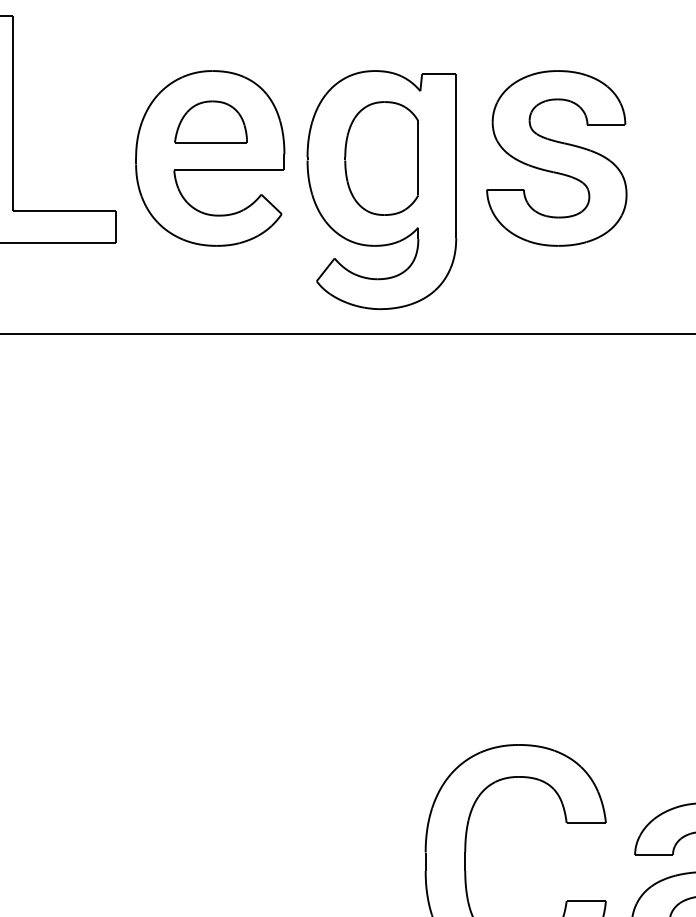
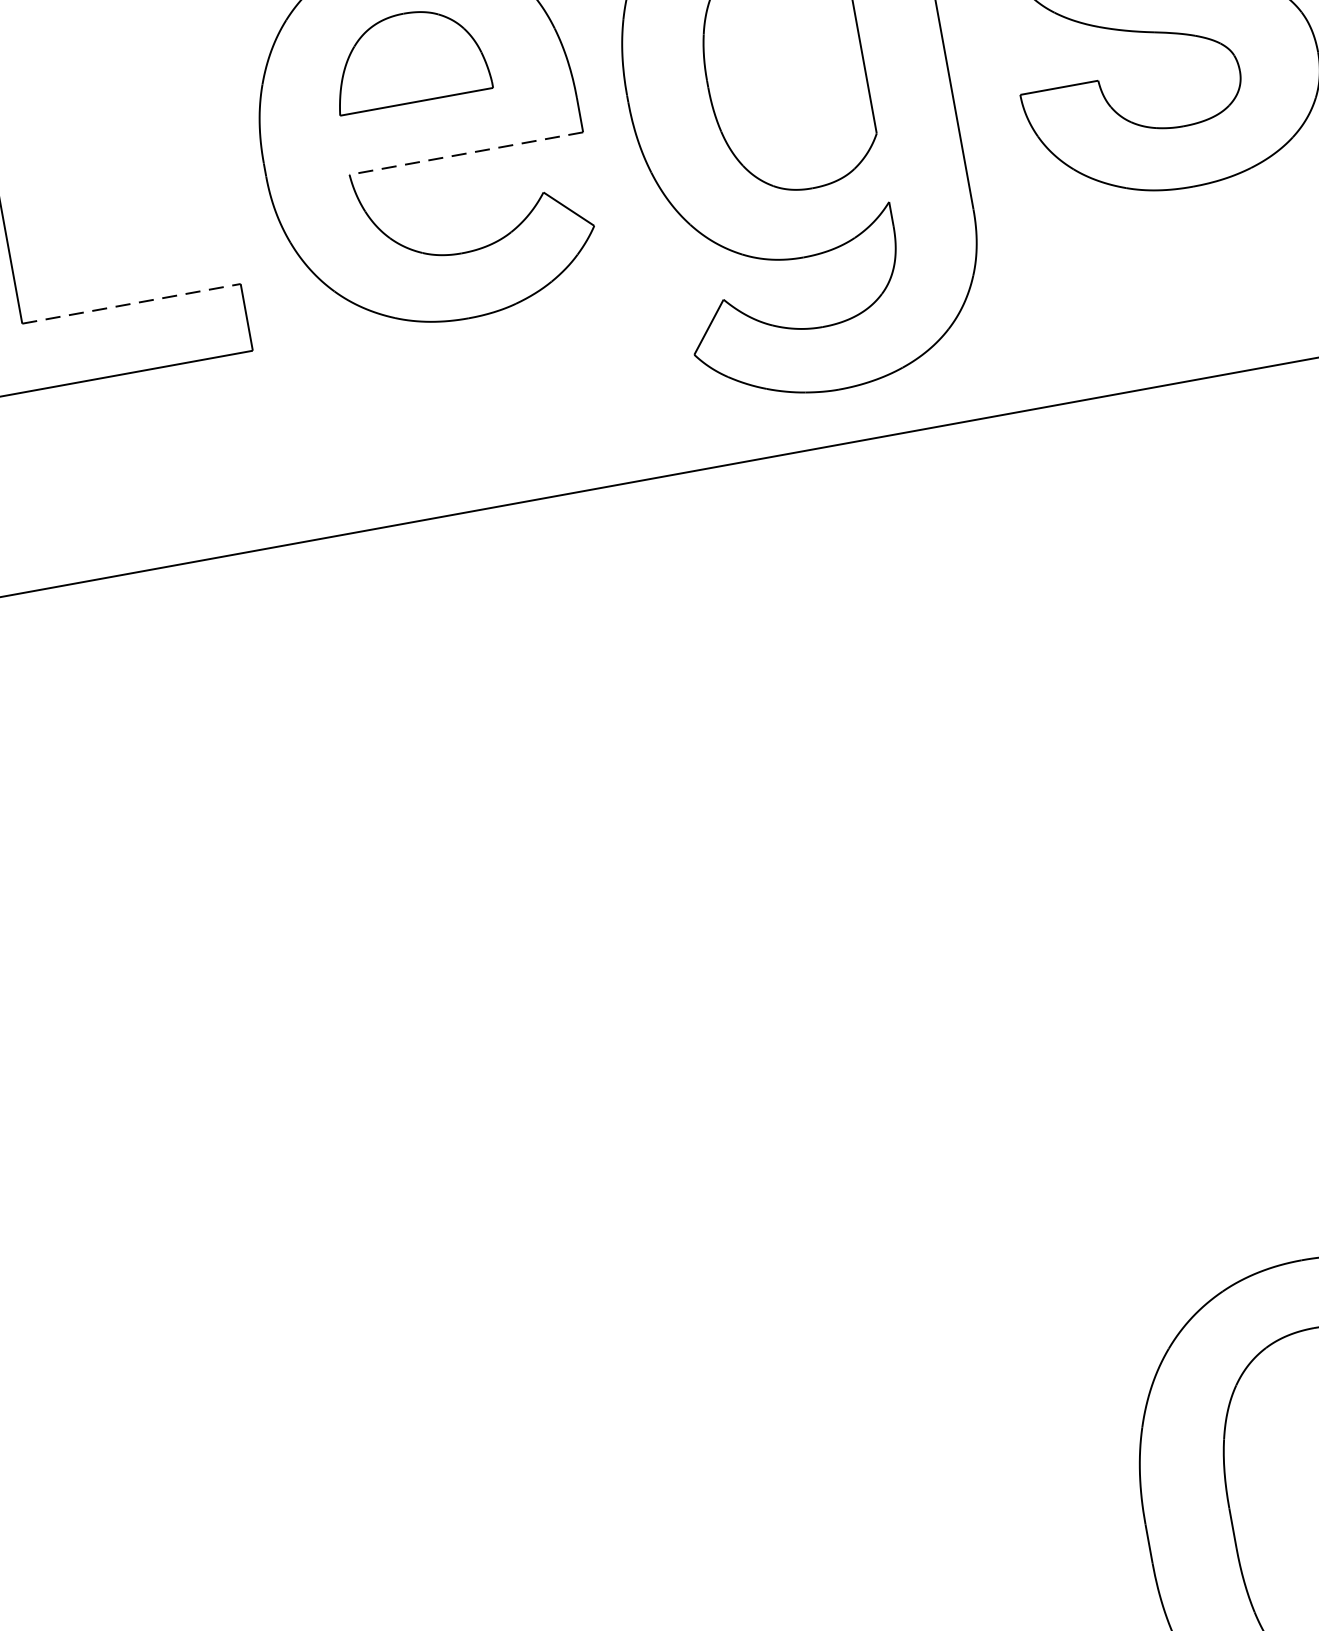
line: (228, 170) -> (464, 153), solid -> dashed
line: (64, 211) -> (132, 304), solid -> dashed

